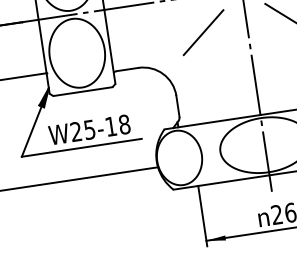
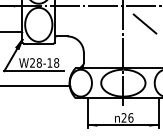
line: (203, 31) -> (101, 23), removed
text: (87, 129) -> (38, 62), W25-18 -> W28-18

